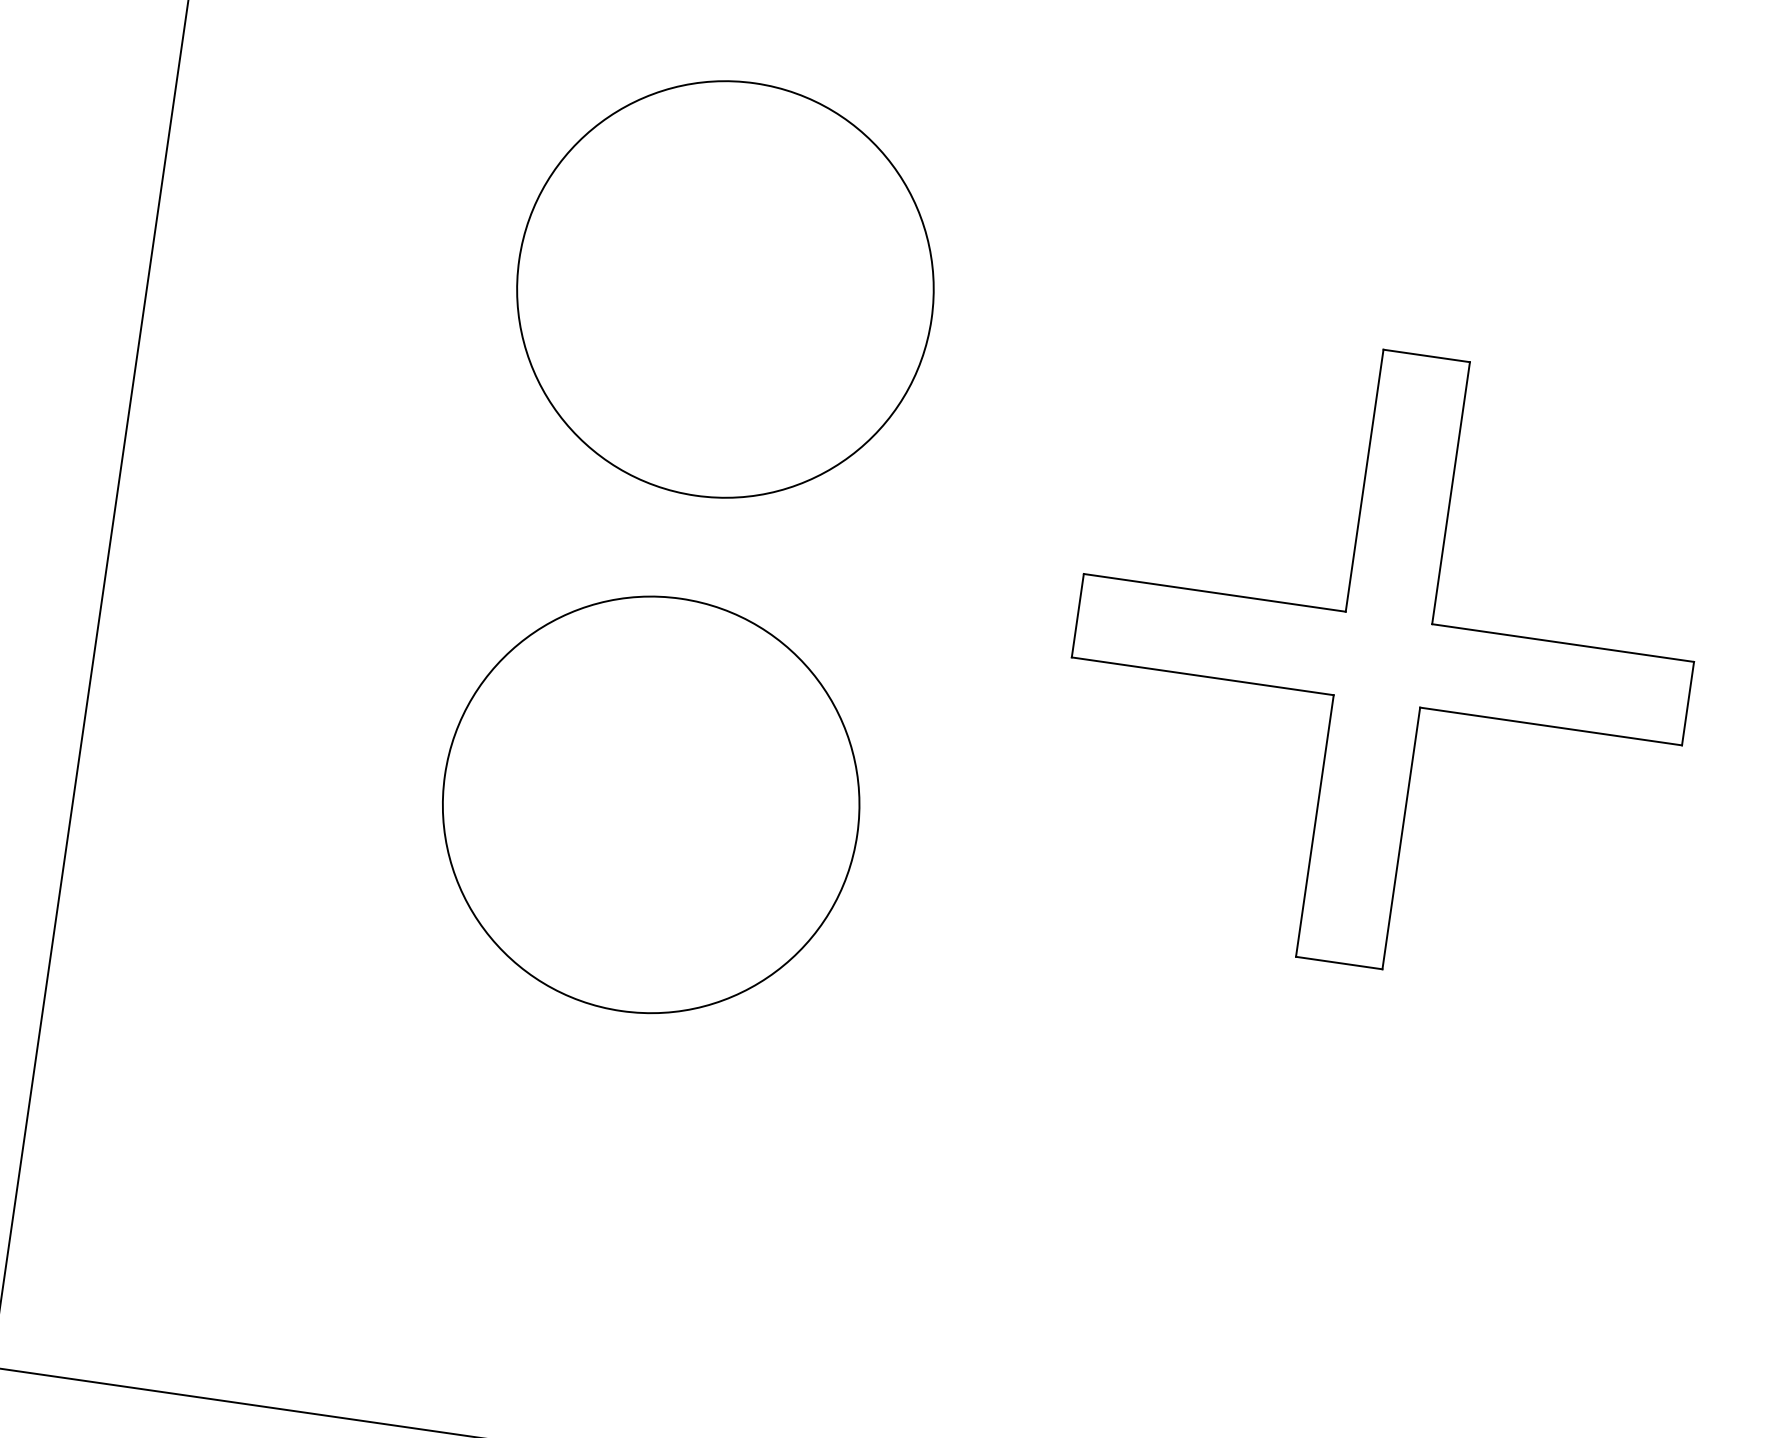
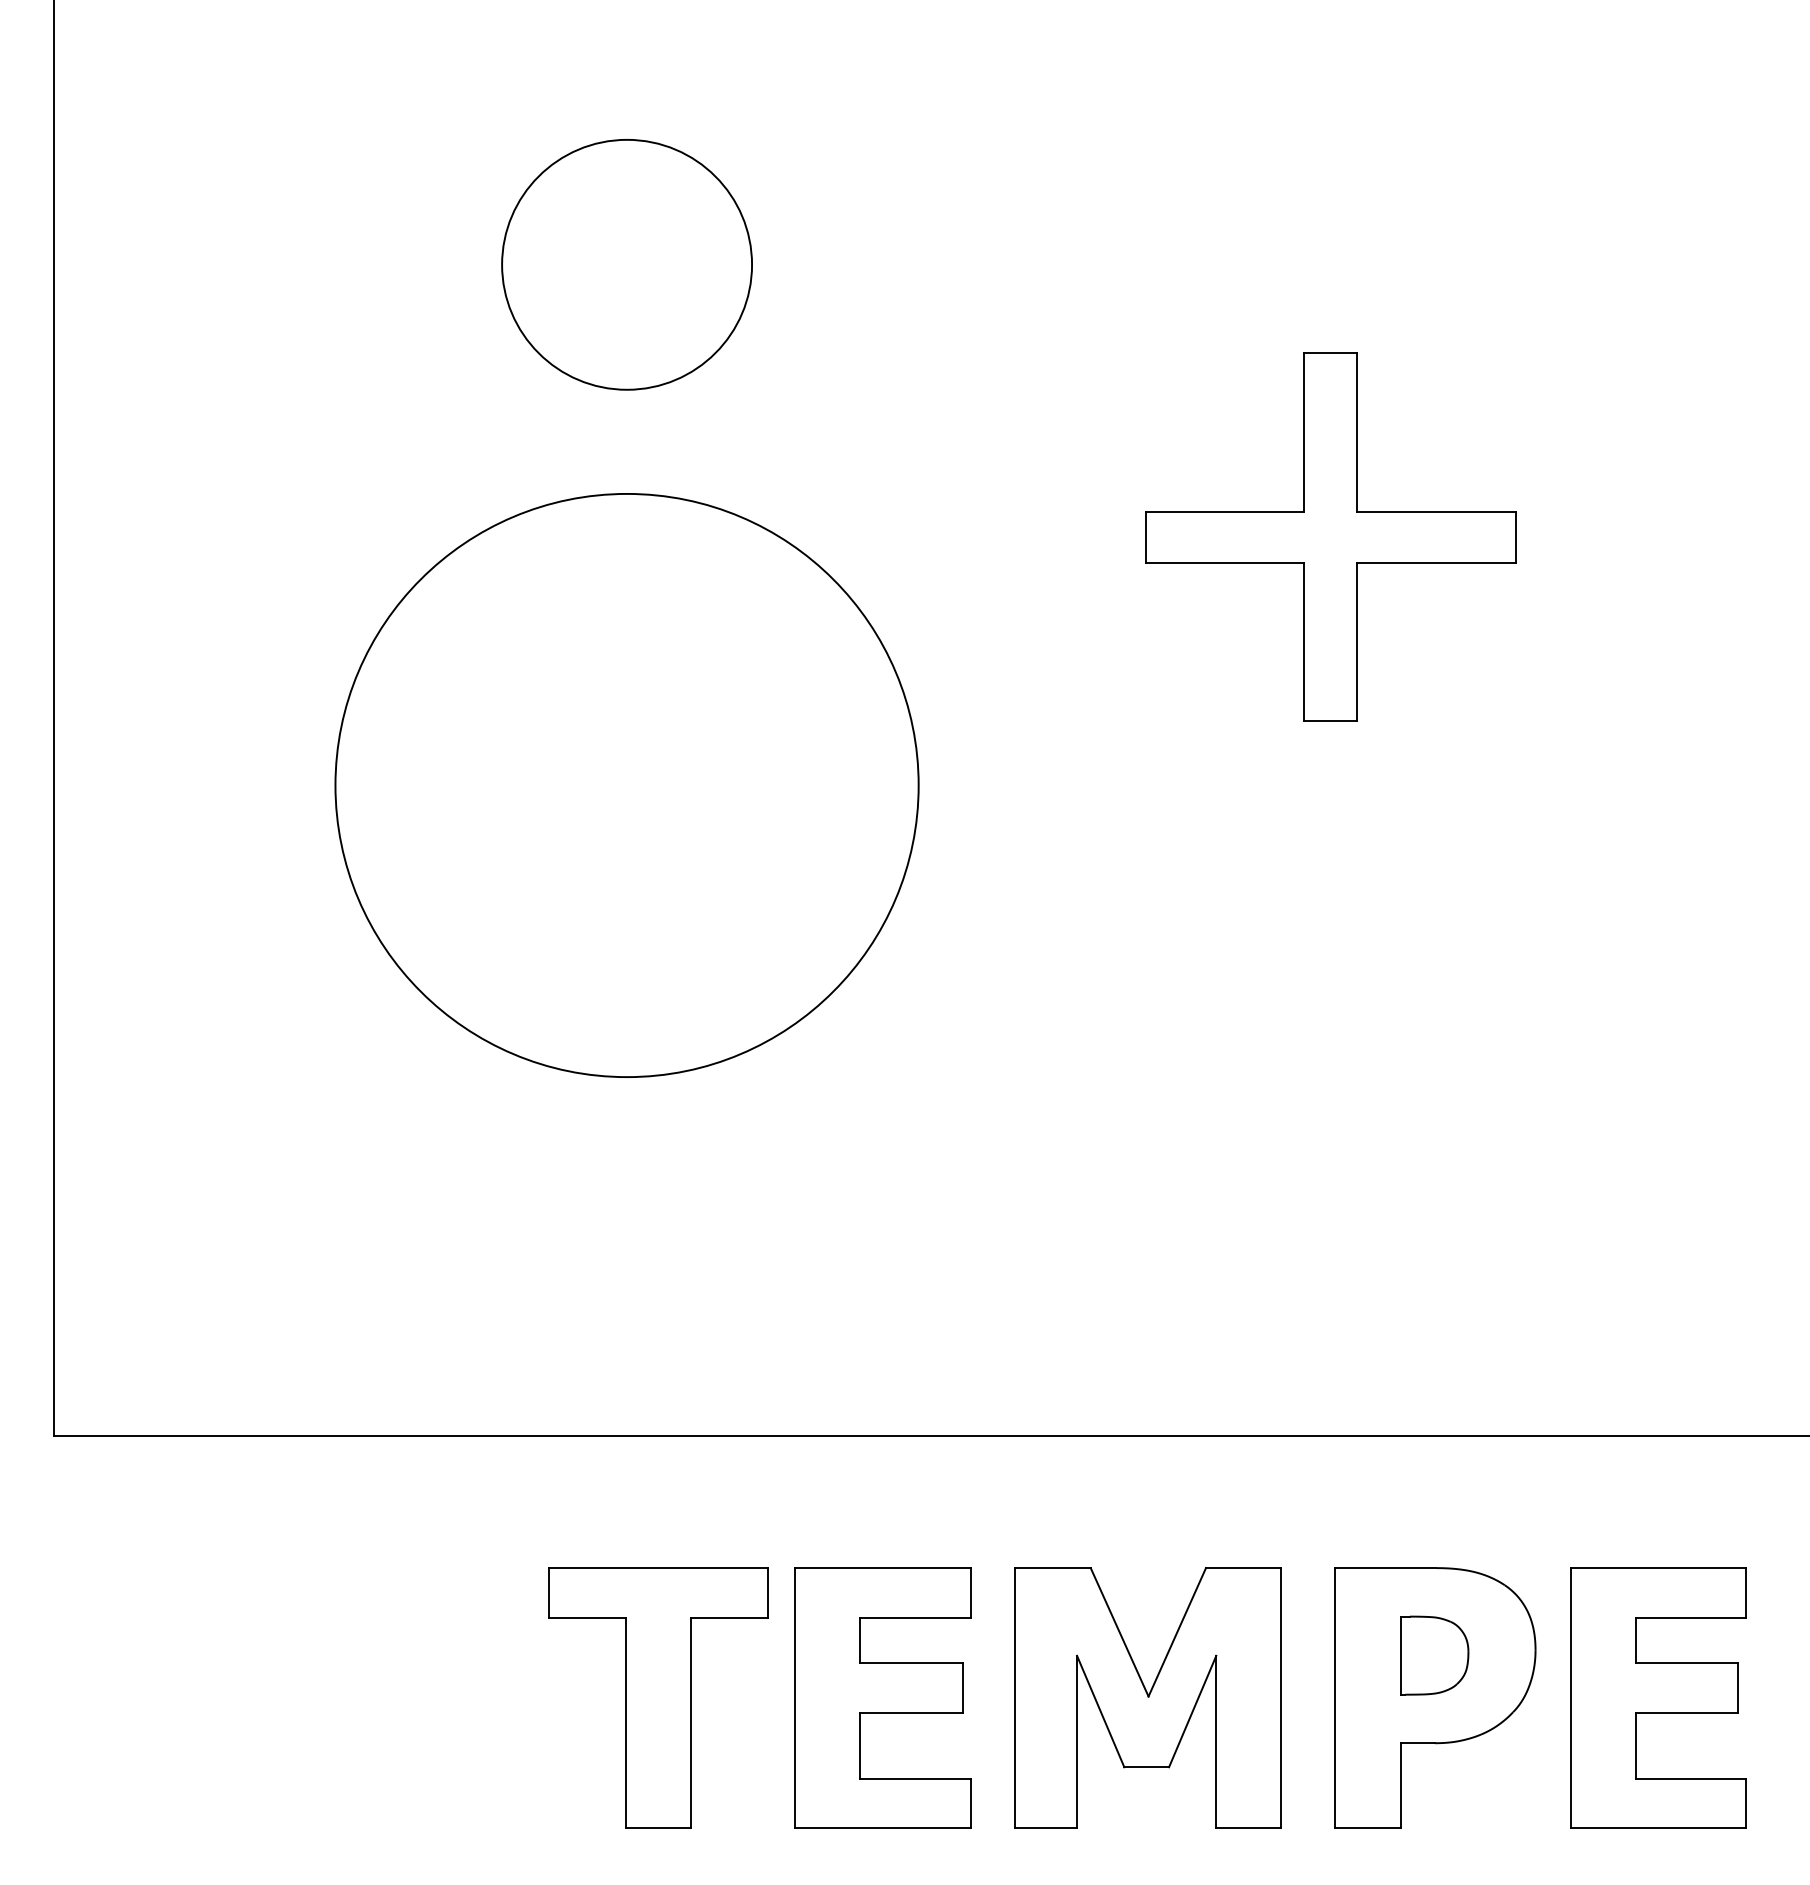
circle: (724, 289) -> (626, 264), size x0.6
part: (1382, 659) -> (1330, 537), size x0.6
circle: (650, 804) -> (626, 785), size x1.4

